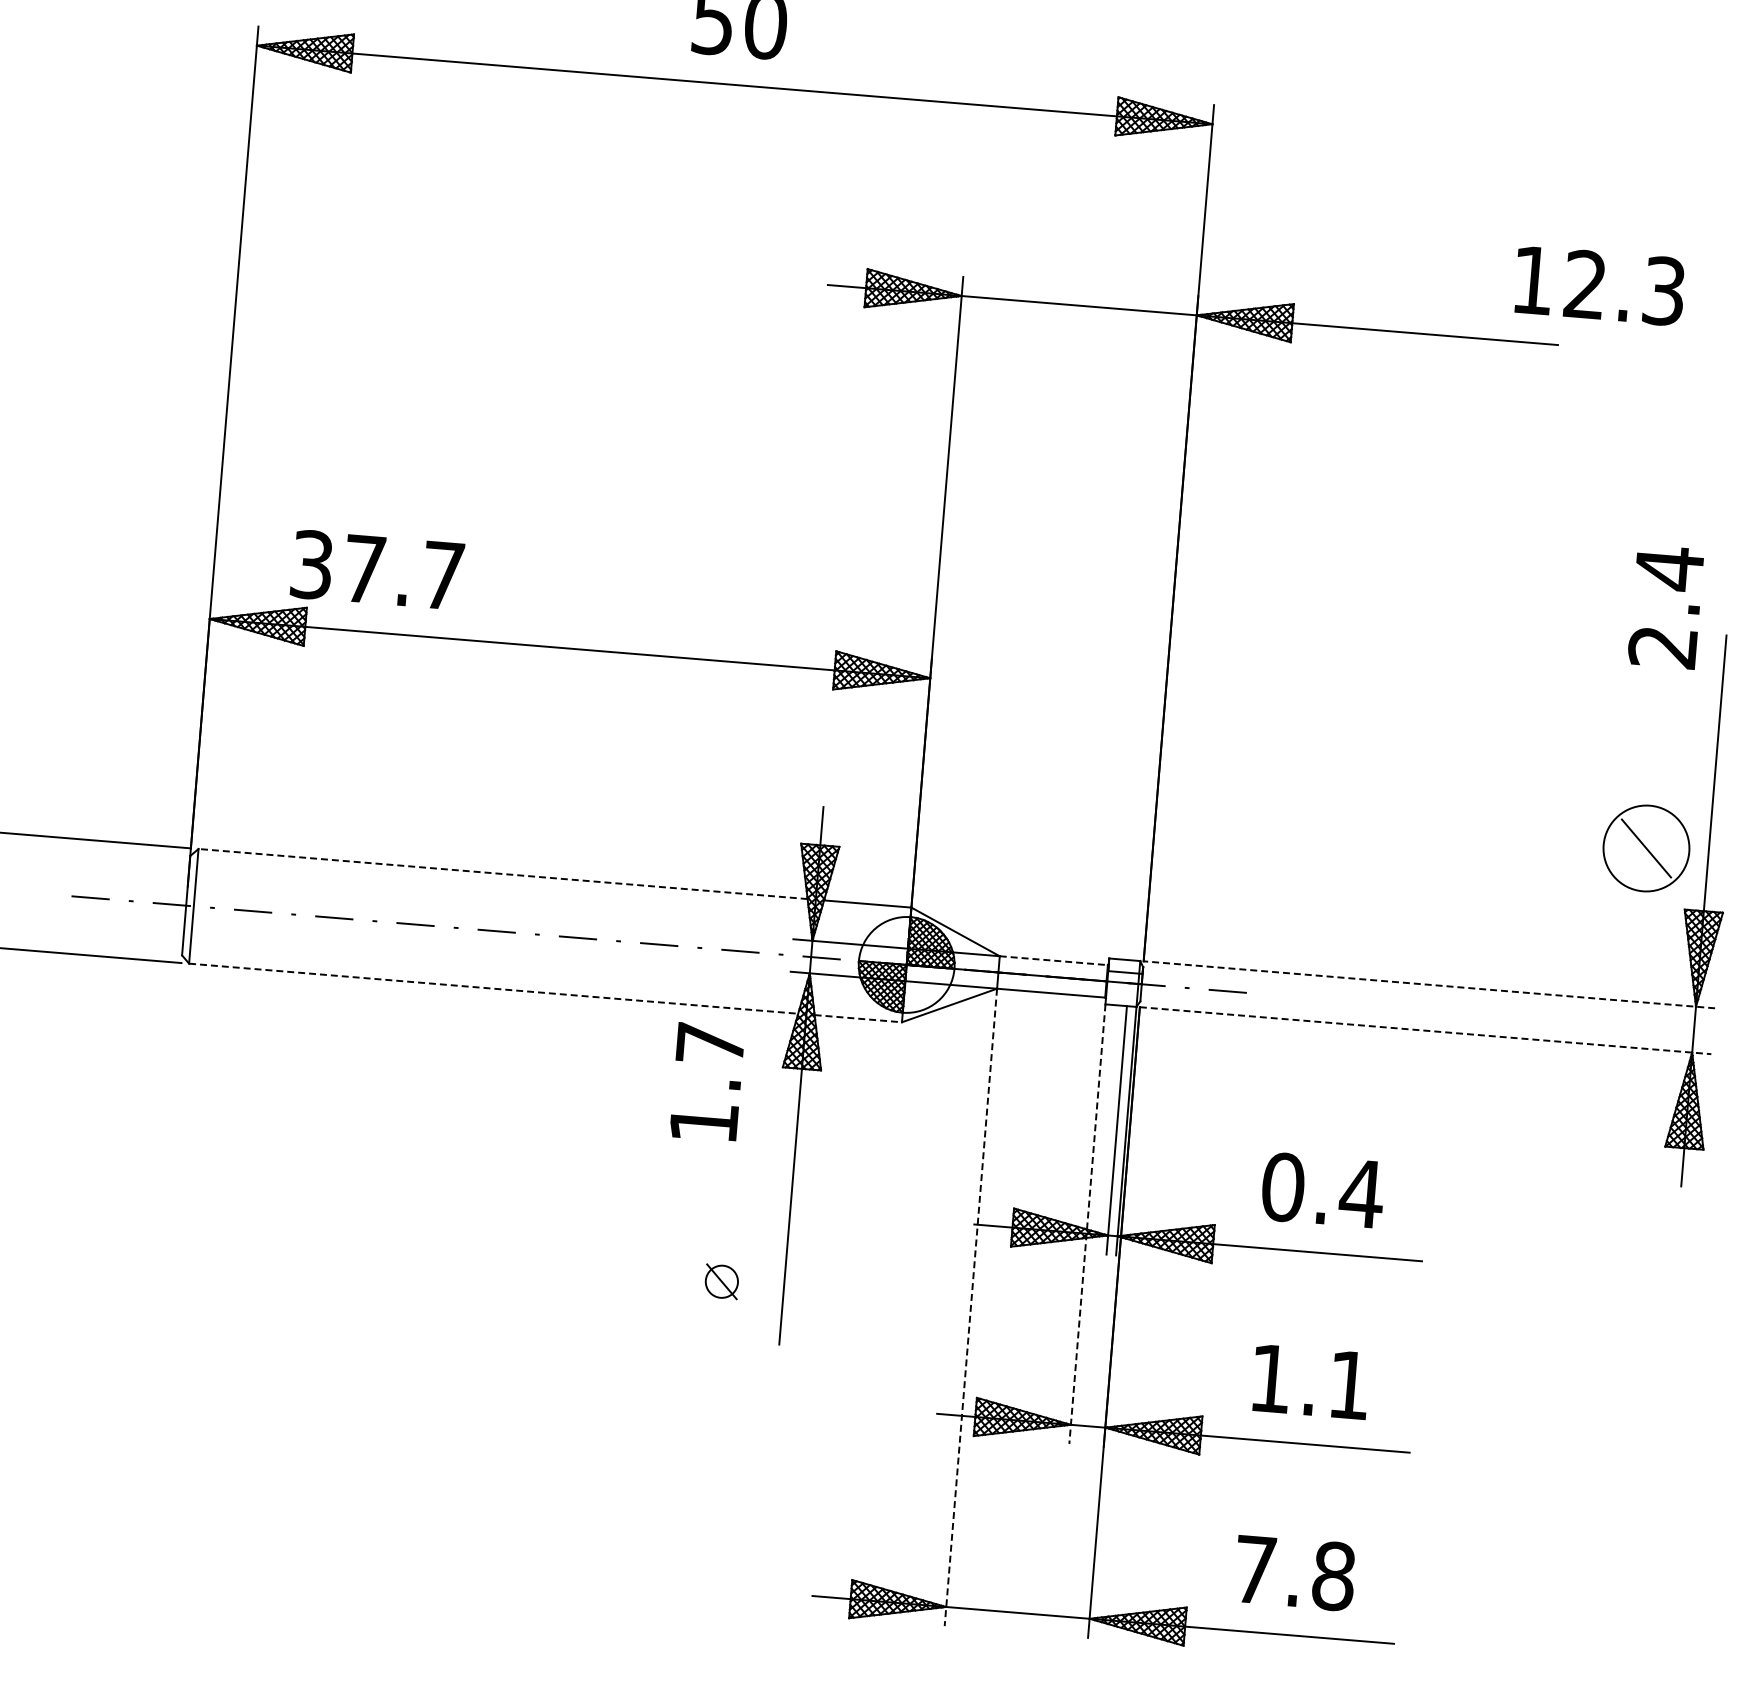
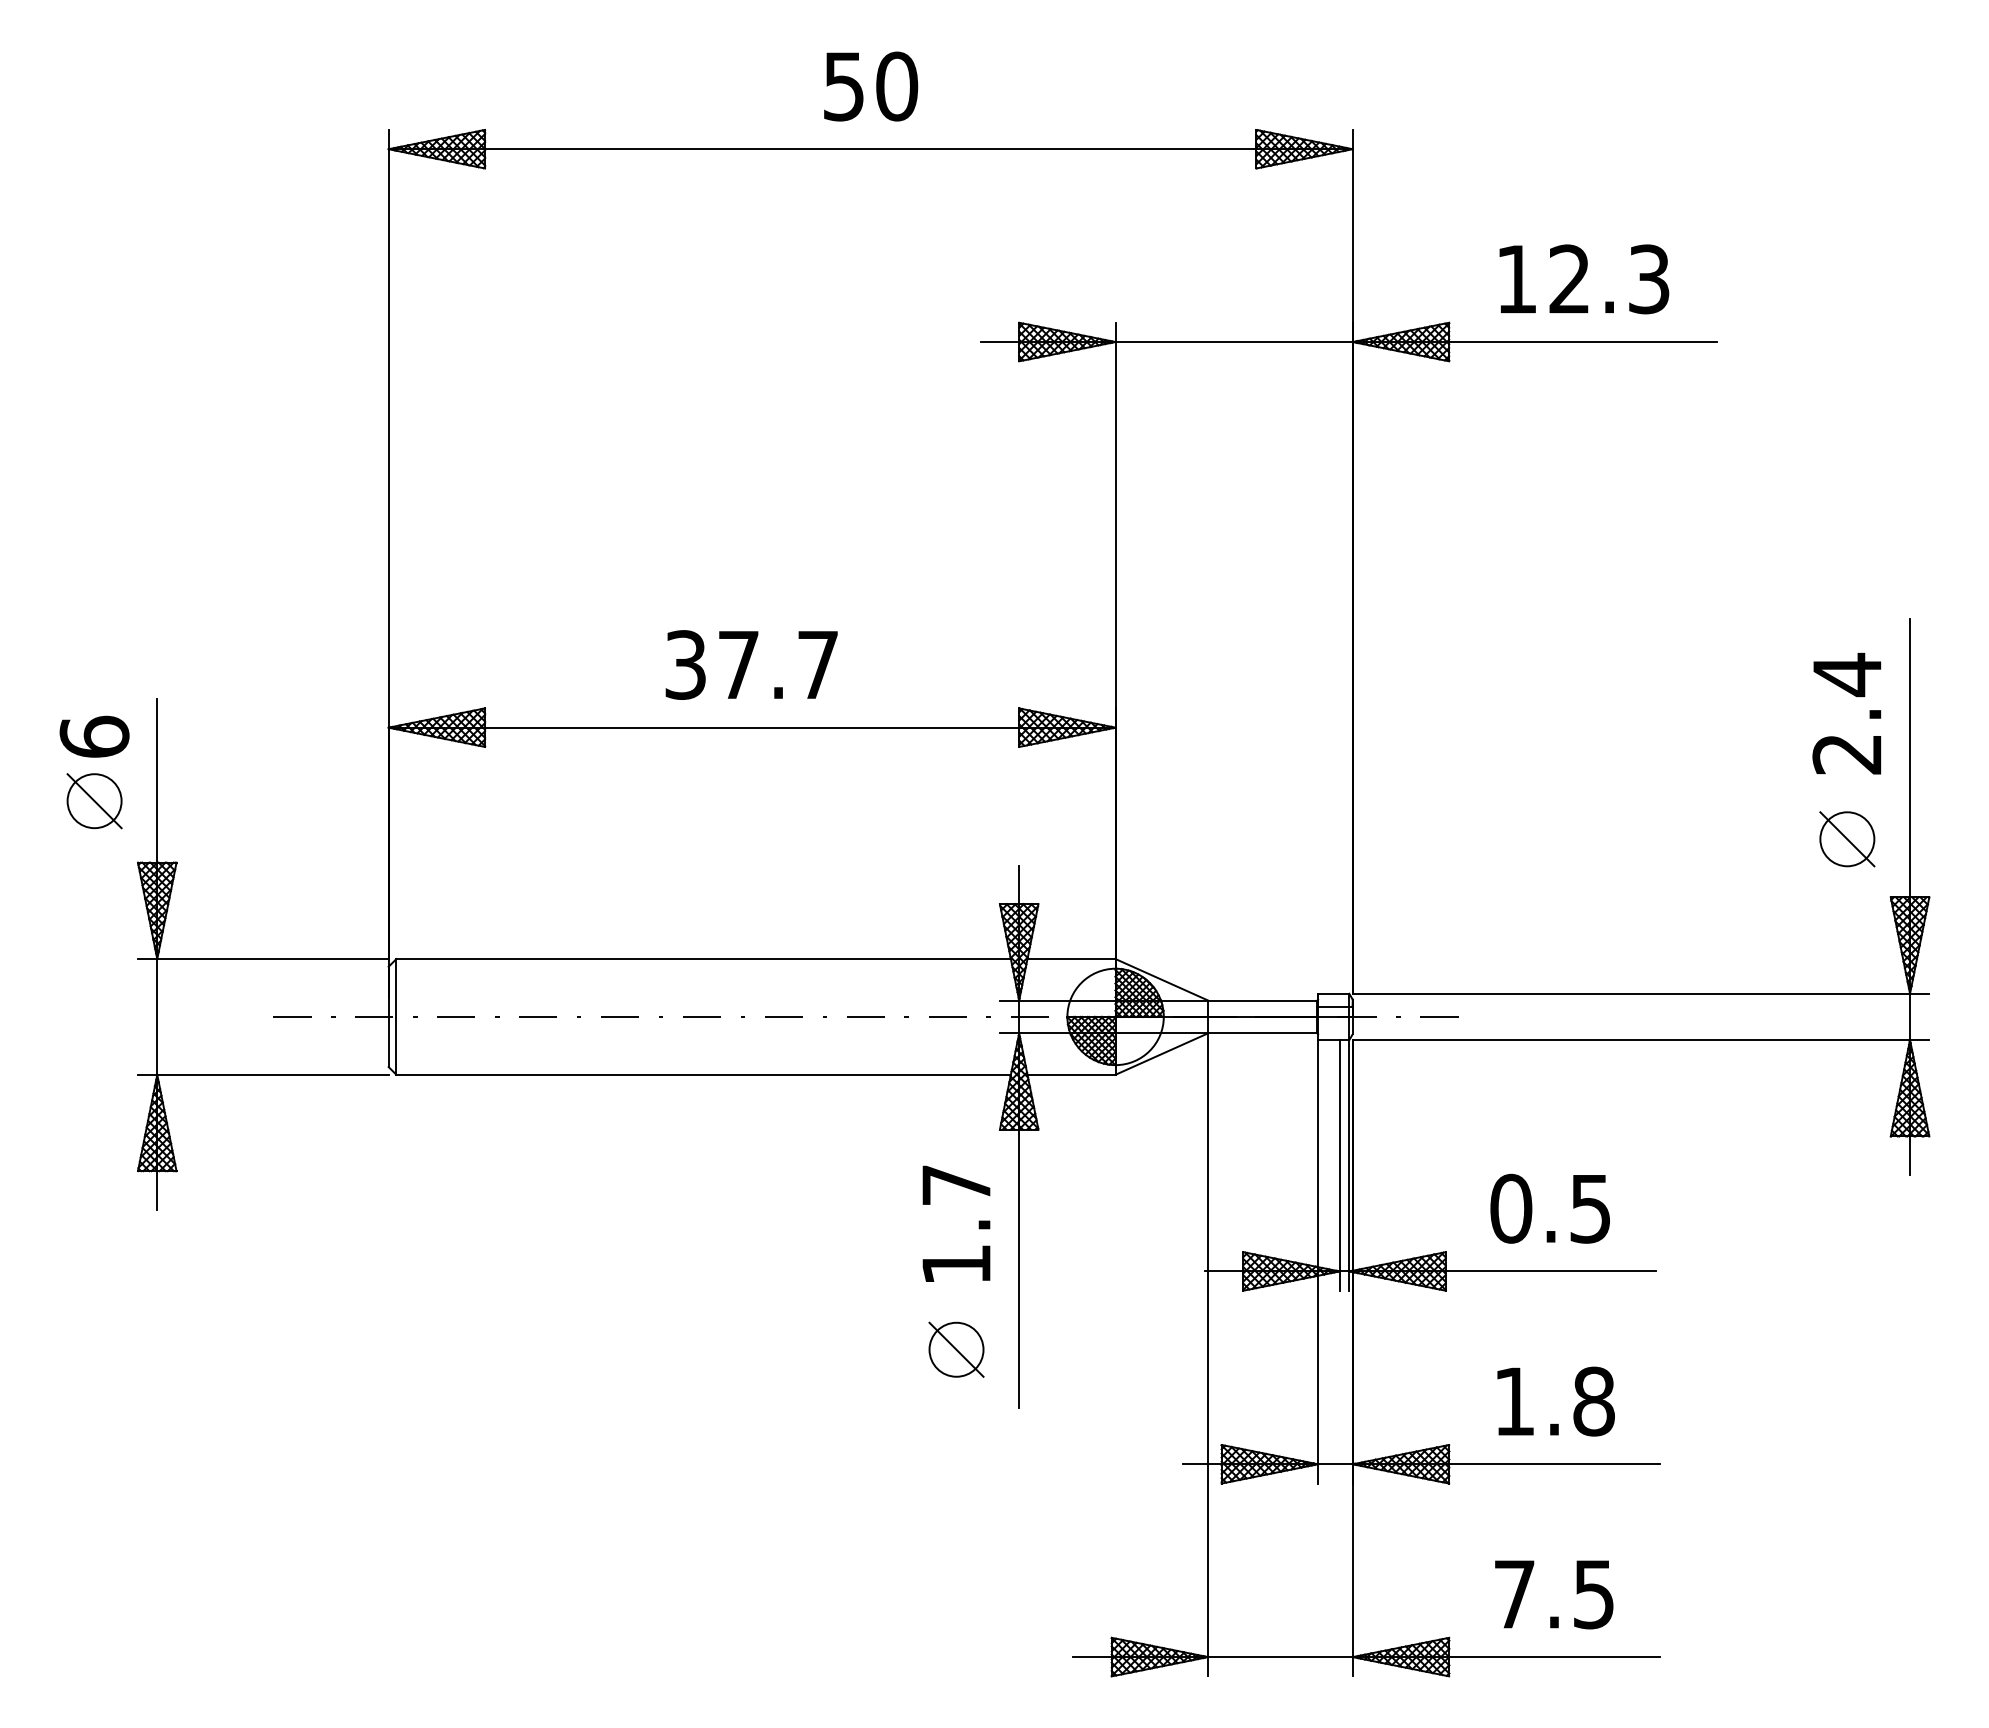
text: (1600, 286) -> (1584, 279), moved
text: (377, 569) -> (751, 664), moved
text: (1665, 606) -> (1846, 713), moved
circle: (1646, 848) -> (1847, 839), size x0.62
line: (502, 874) -> (703, 959), dashed -> solid
line: (1053, 960) -> (1262, 1000), dashed -> solid
line: (1428, 984) -> (1640, 993), dashed -> solid
line: (494, 988) -> (704, 1074), dashed -> solid
line: (859, 1018) -> (1072, 1074), dashed -> solid
line: (1426, 1031) -> (1641, 1040), dashed -> solid
text: (707, 1081) -> (956, 1223), moved
text: (1361, 1194) -> (1590, 1209), 0.4 -> 0.5
line: (1087, 1223) -> (1318, 1261), dashed -> solid
part: (721, 1281) -> (956, 1349), size x1.67
line: (971, 1307) -> (1208, 1354), dashed -> solid
text: (1349, 1385) -> (1593, 1401), 1.1 -> 1.8
text: (1333, 1576) -> (1593, 1594), 7.8 -> 7.5

